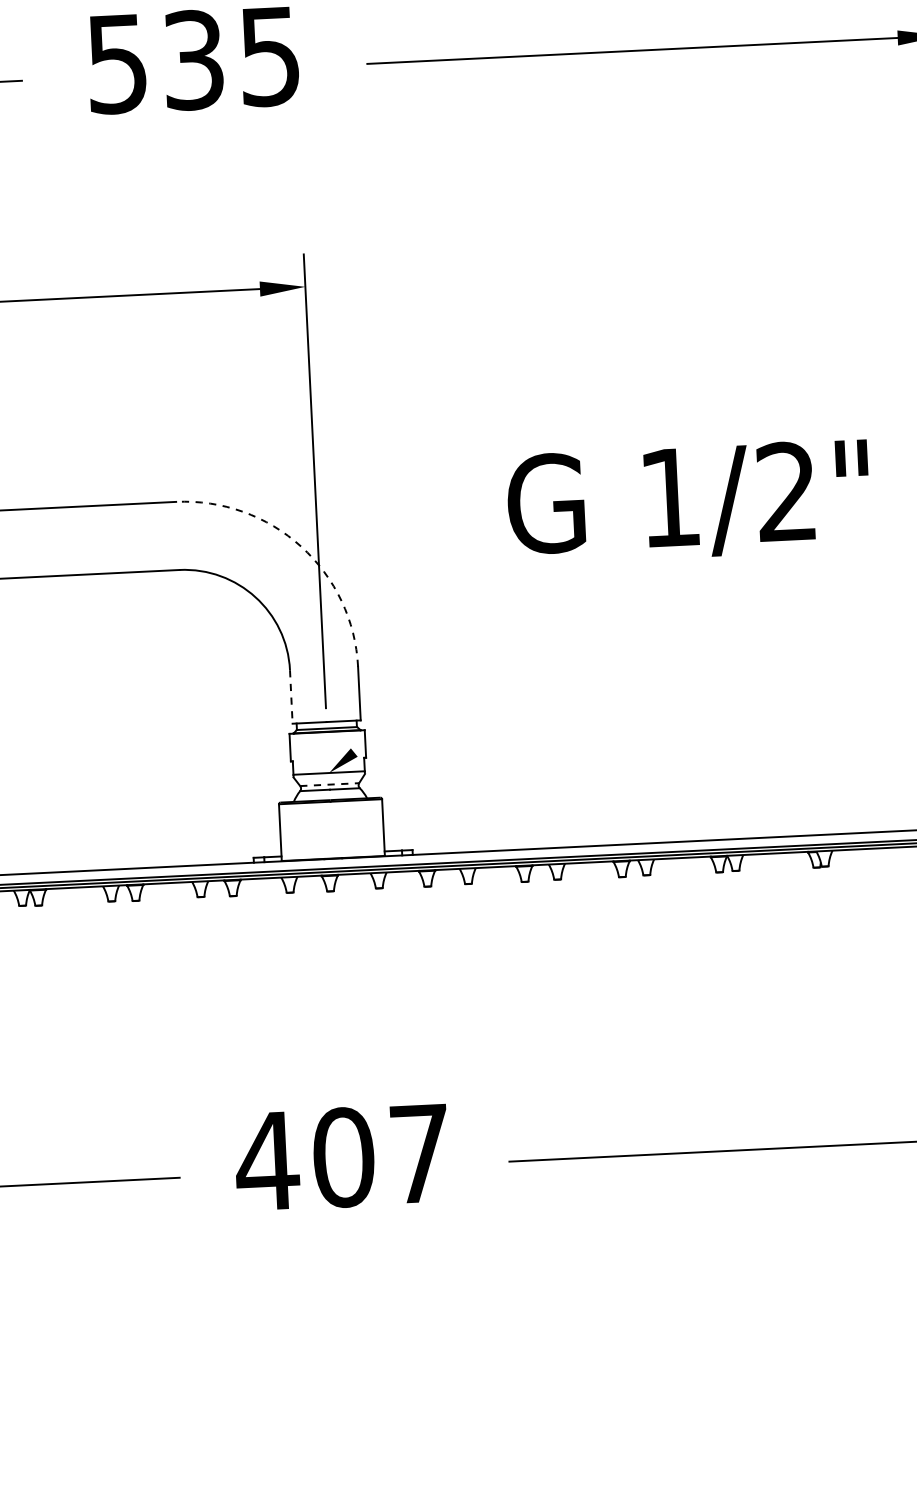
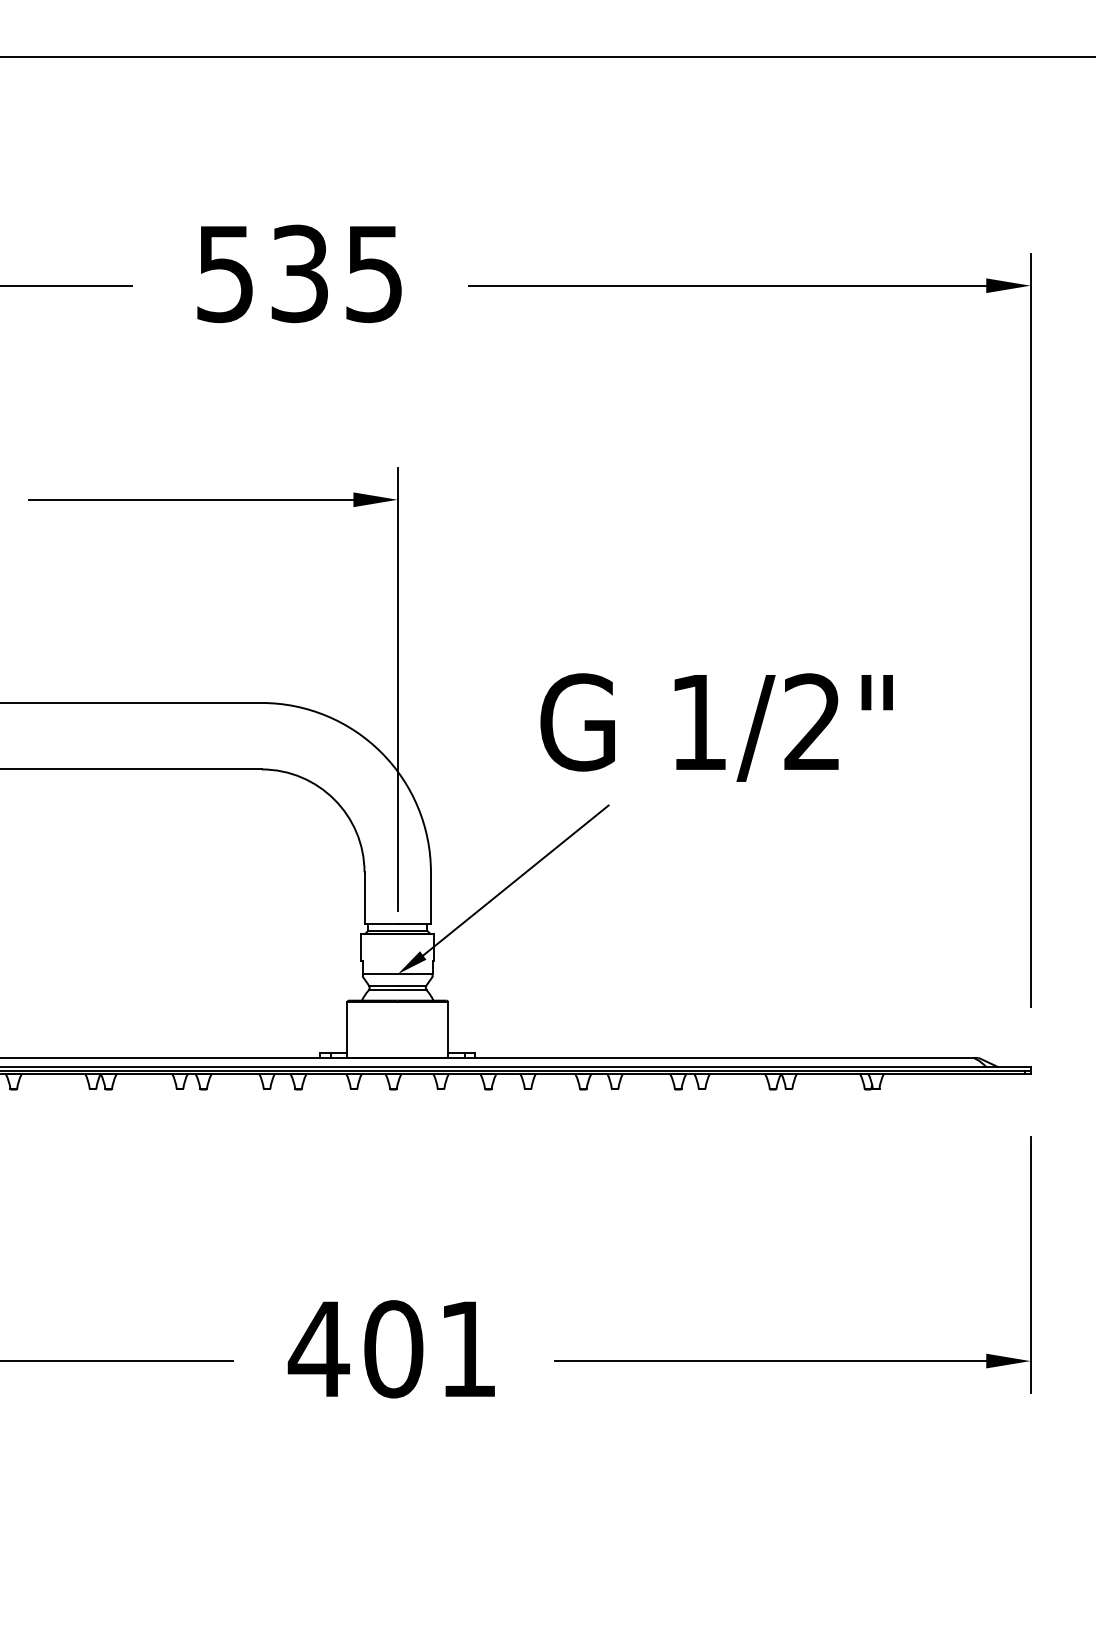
text: (688, 502) -> (716, 727), moved
arc: (301, 546) -> (381, 752), dashed -> solid
line: (445, 671) -> (515, 880), added
line: (291, 697) -> (364, 898), dashed -> solid
line: (329, 784) -> (397, 985), dashed -> solid
text: (419, 1153) -> (467, 1348), 407 -> 401

